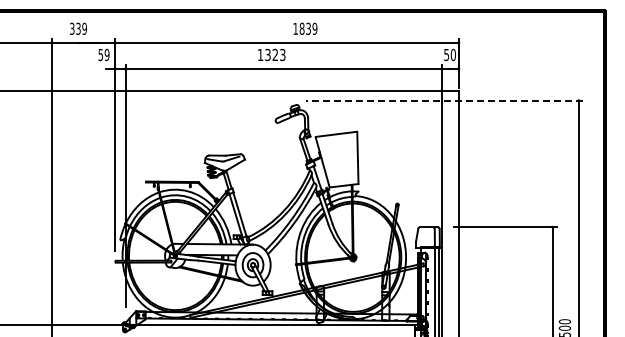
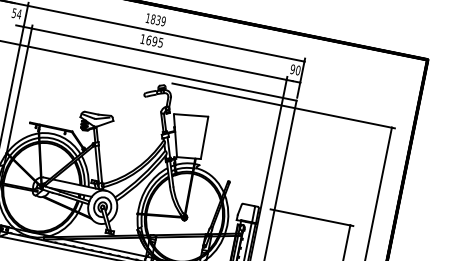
text: (305, 28) -> (156, 19), moved
text: (106, 54) -> (18, 13), 59 -> 54
text: (275, 54) -> (155, 41), 1323 -> 1695
text: (446, 54) -> (292, 68), 50 -> 90
line: (444, 100) -> (283, 105), dashed -> solid

